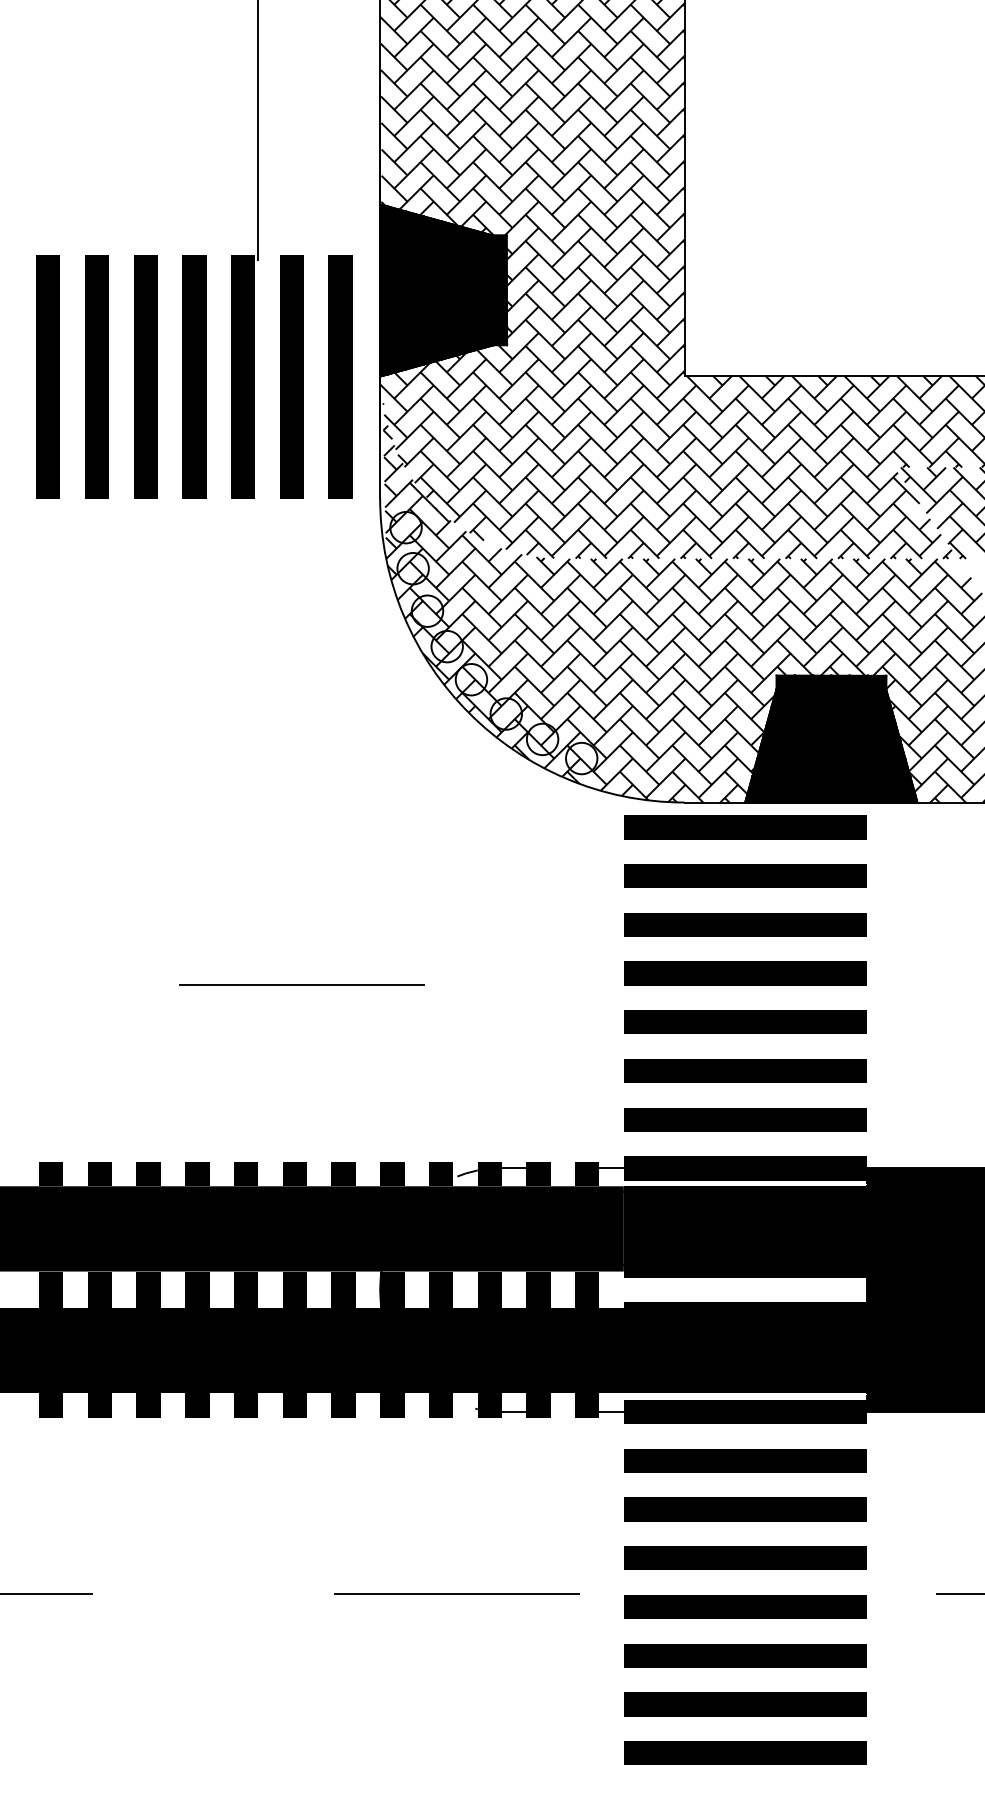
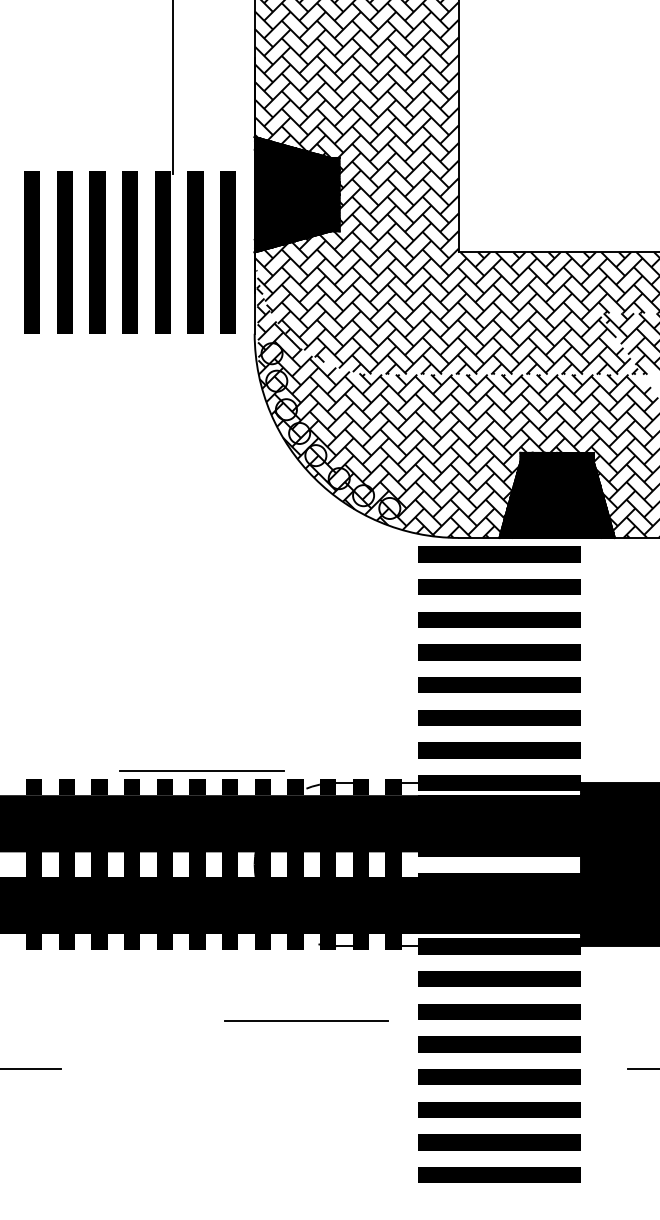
line: (300, 983) -> (201, 770), moved
line: (457, 1593) -> (306, 1020), moved

